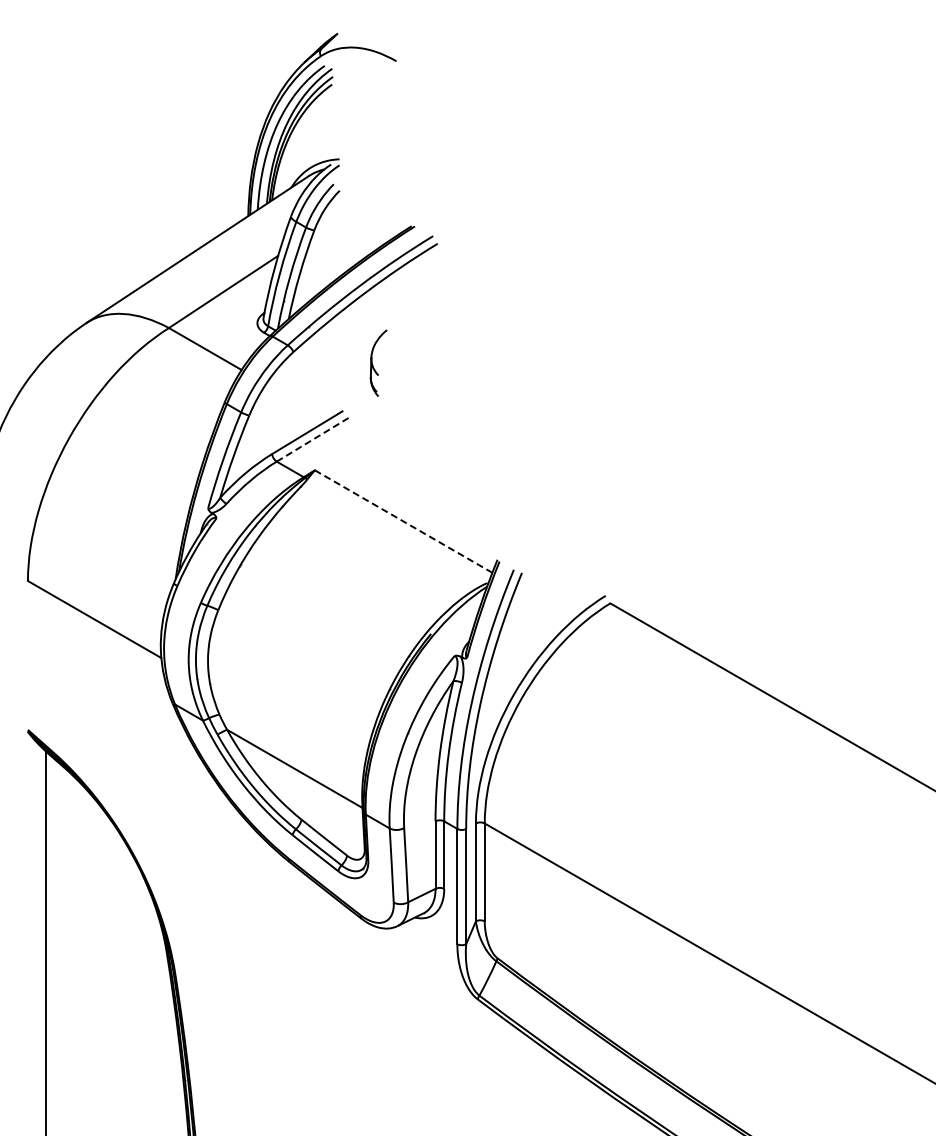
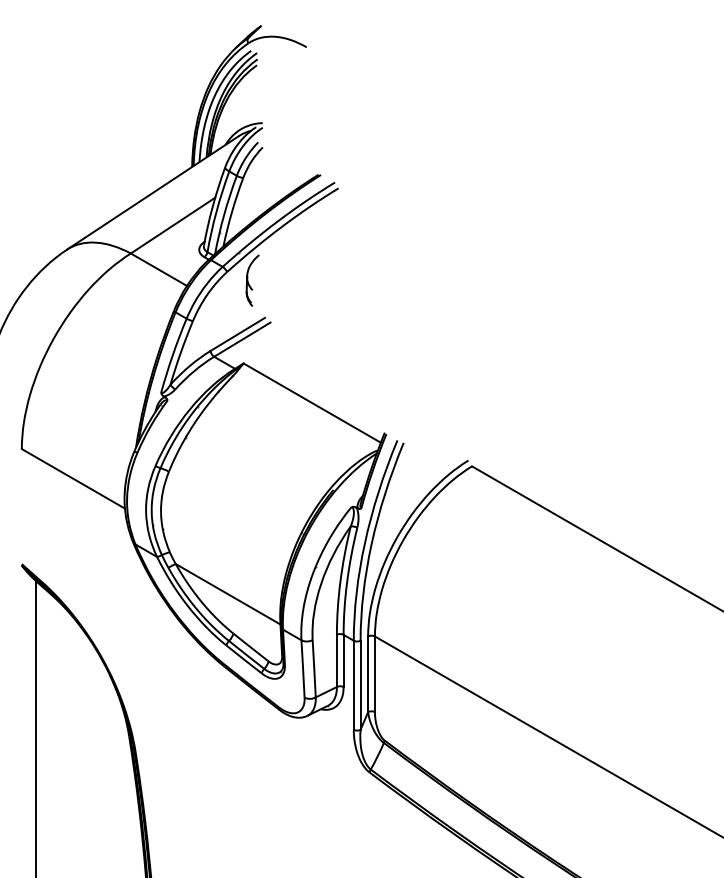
part: (378, 362) -> (252, 280), moved
line: (313, 439) -> (242, 339), dashed -> solid
line: (404, 521) -> (312, 403), dashed -> solid

